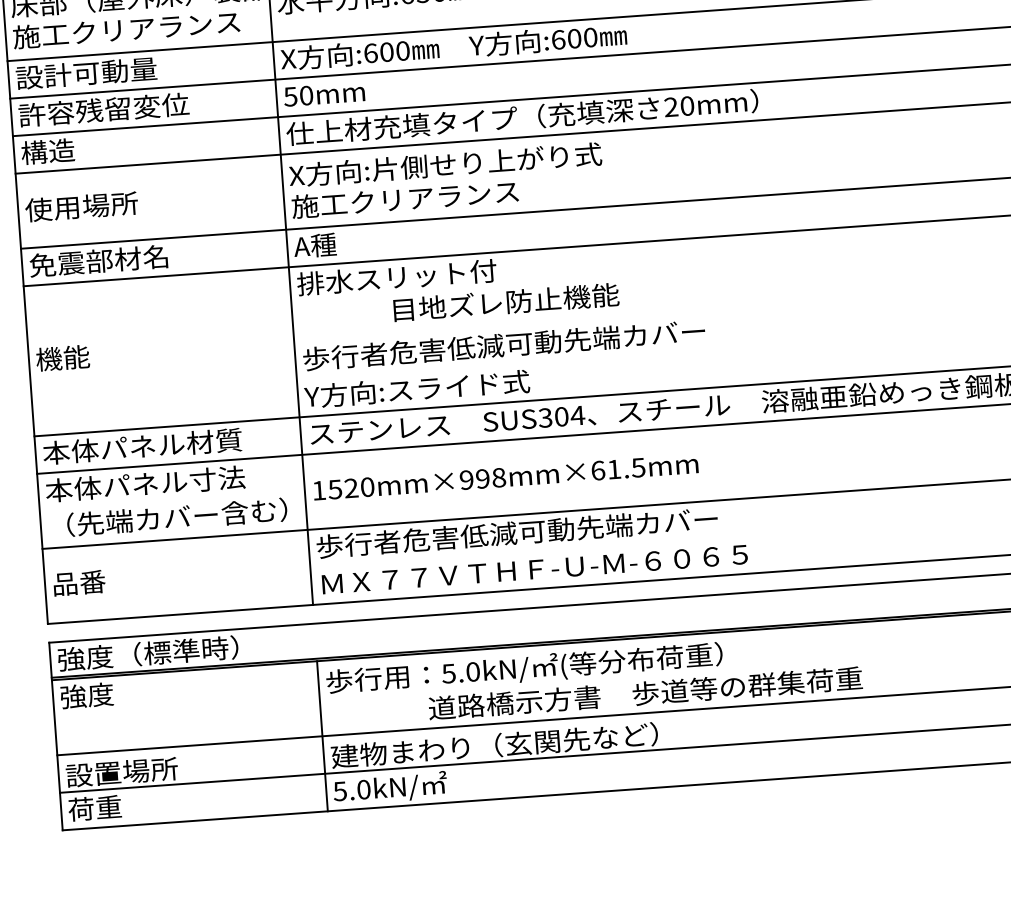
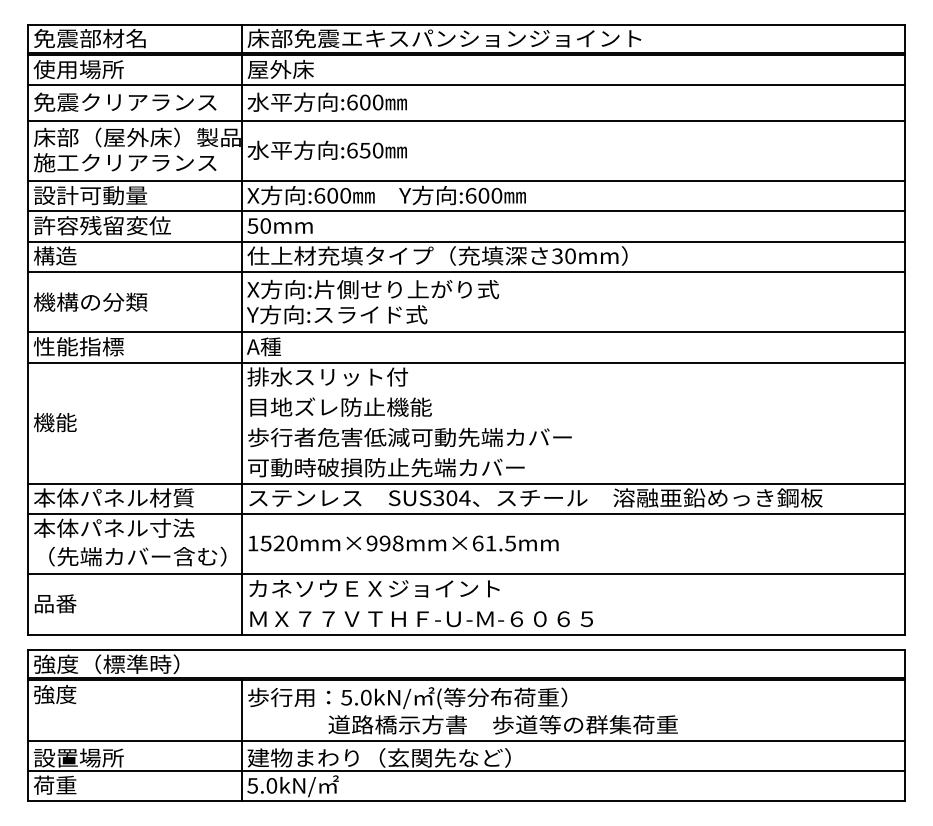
text: (671, 107) -> (557, 256), 20mm -> 30mm
text: (404, 198) -> (338, 314), 施工クリアランス -> Y方向:スライド式
text: (95, 204) -> (90, 301), 使用場所 -> 機構の分類
text: (97, 260) -> (88, 346), 免震部材名 -> 性能指標
text: (505, 301) -> (340, 406), moved
text: (476, 384) -> (385, 467), Y方向:スライド式 -> 可動時破損防止先端カバー
text: (517, 532) -> (409, 588), 歩行者危害低減可動先端カバー -> カネソウＥＸジョイント

